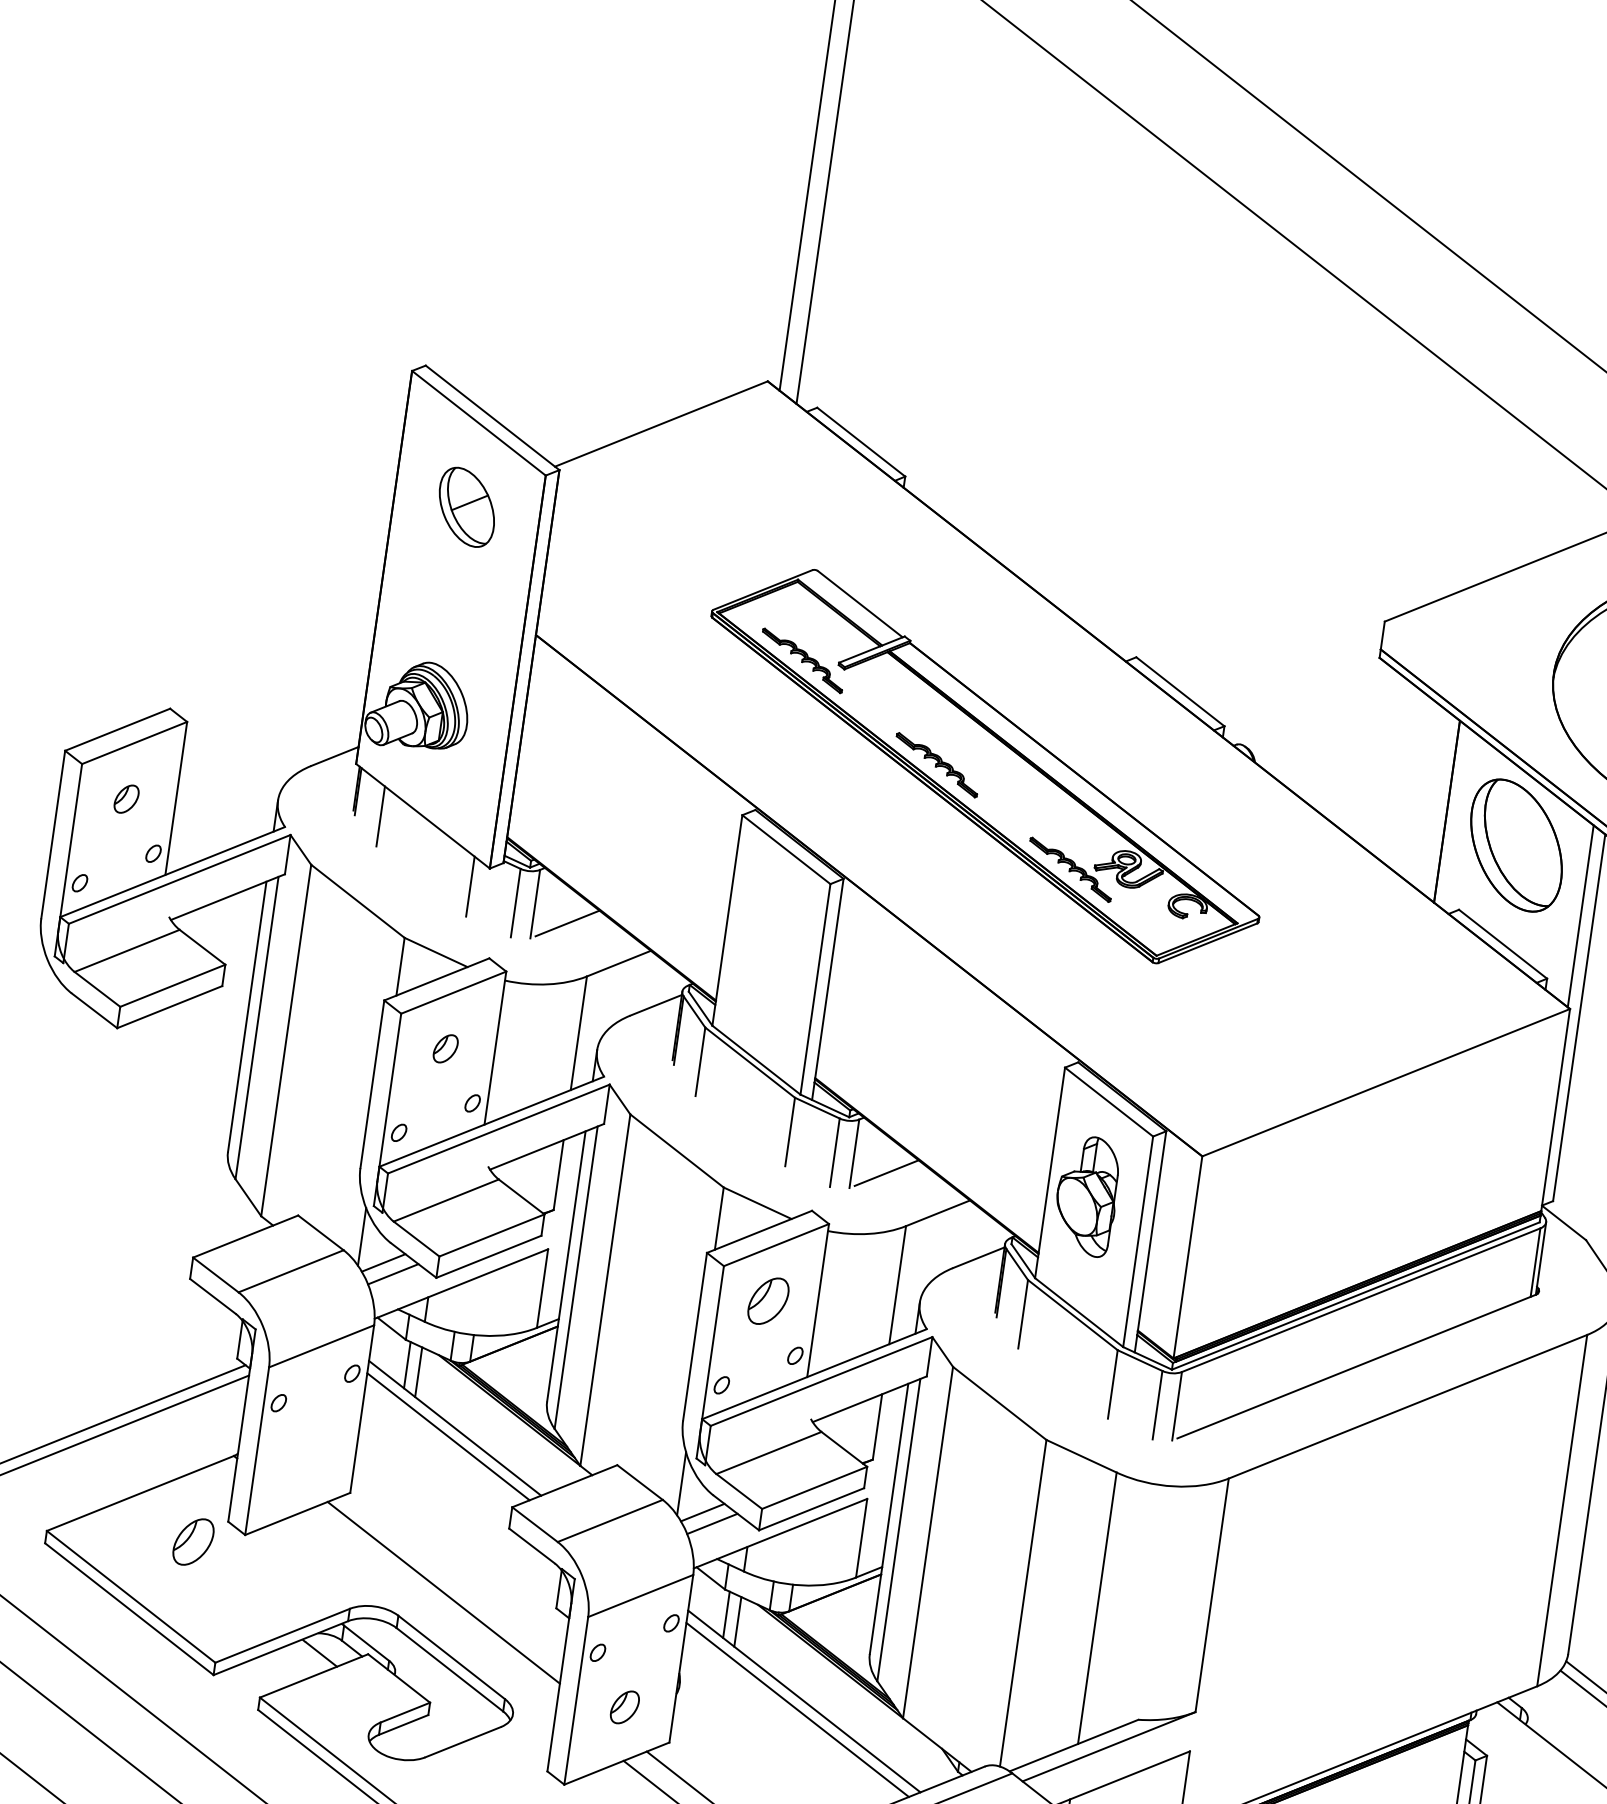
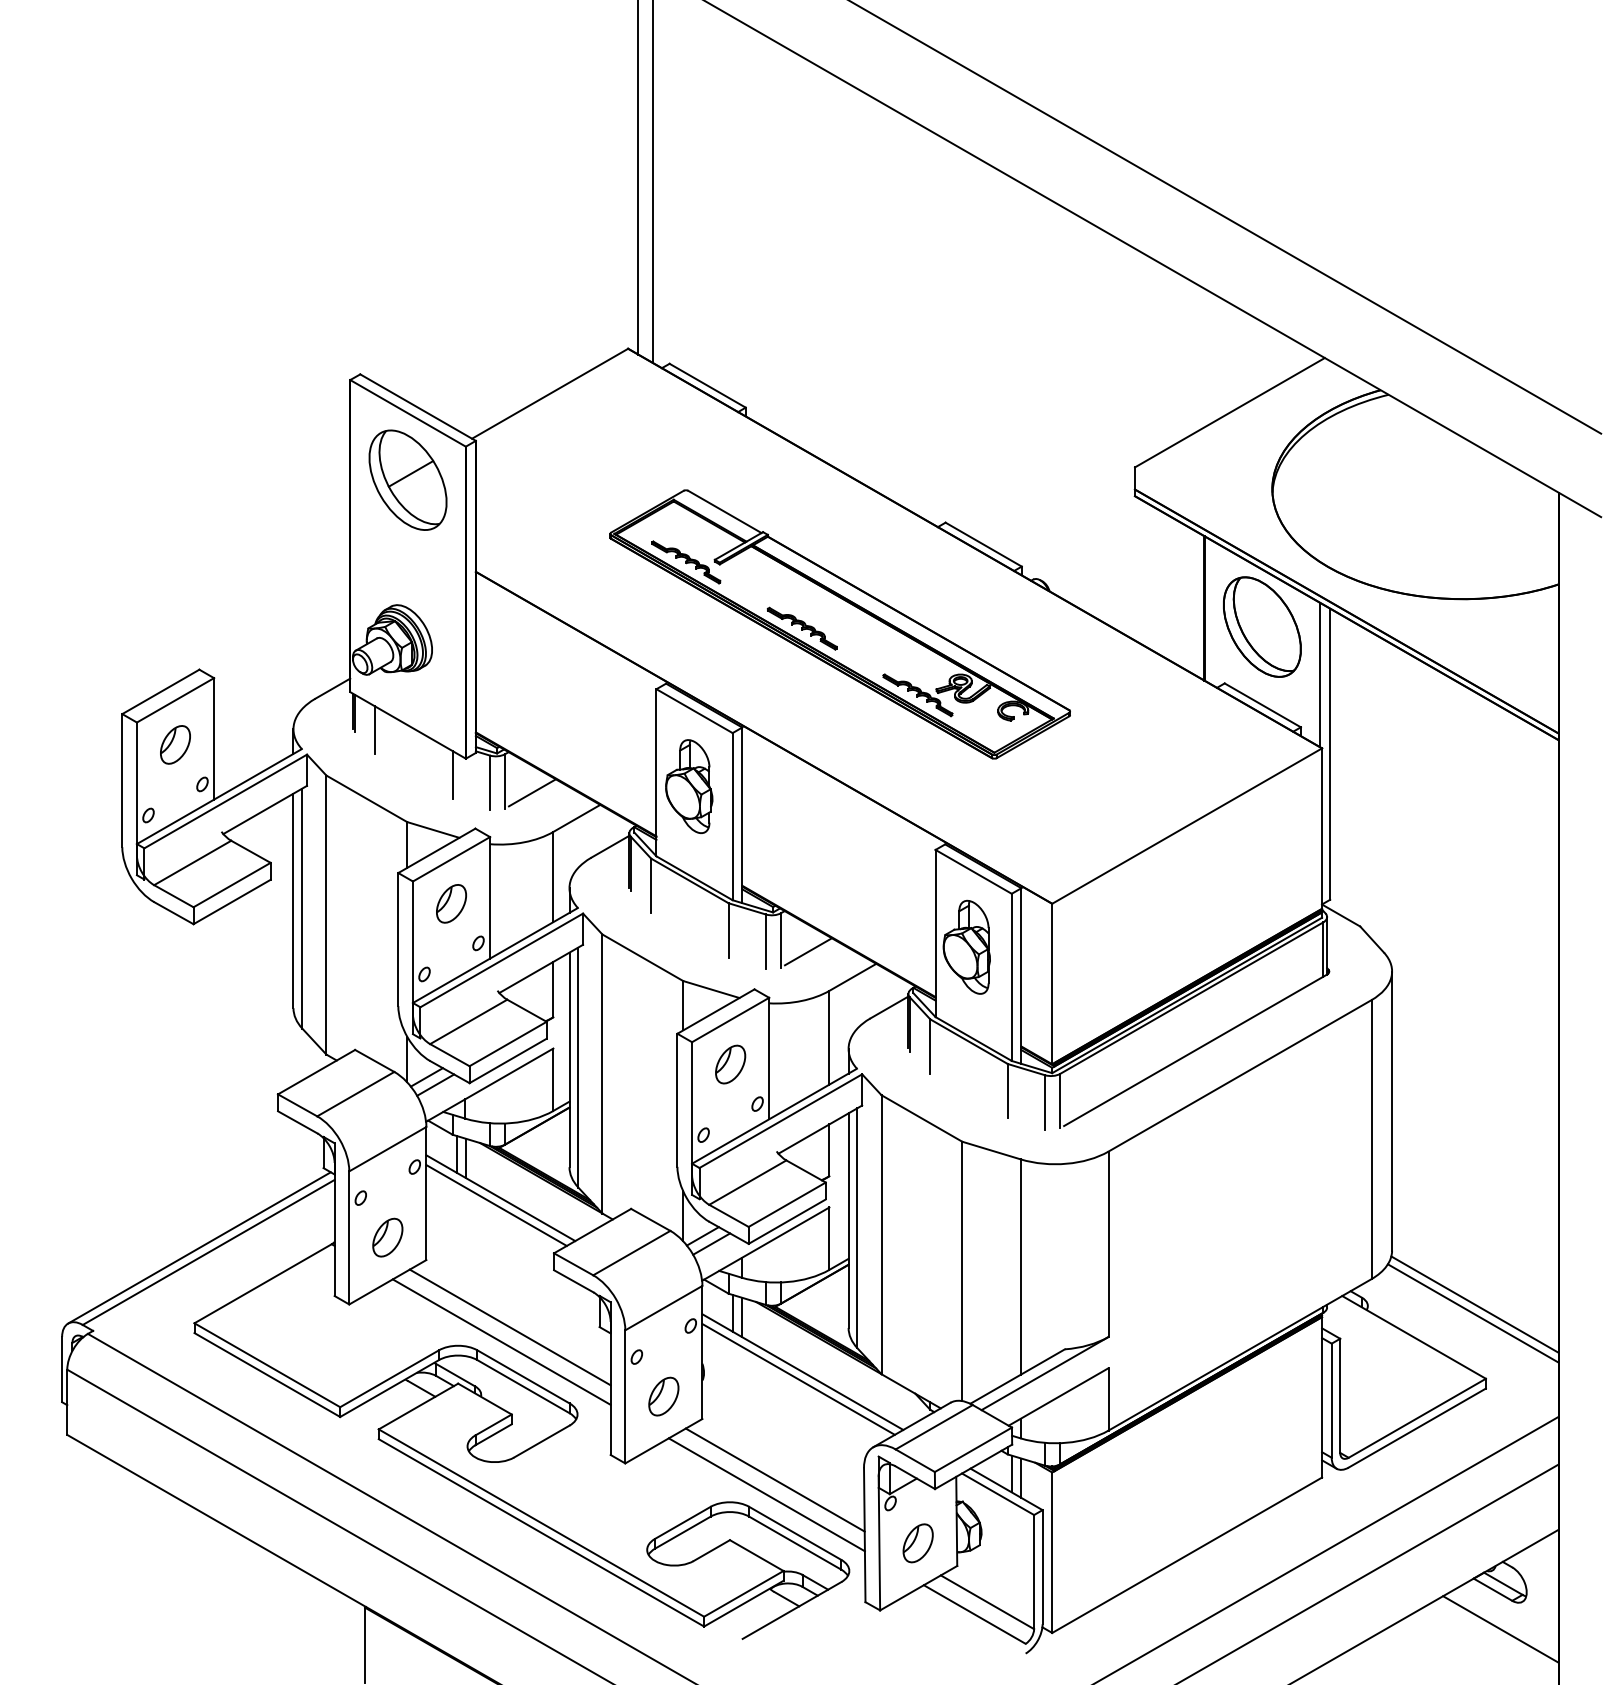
part: (466, 506) -> (407, 479), size x1.67
part: (126, 798) -> (175, 744), size x1.67
part: (766, 943) -> (689, 786), added
part: (445, 1048) -> (451, 903), size x1.67
part: (193, 1541) -> (387, 1237), moved
line: (430, 1608) -> (501, 1341), added
part: (624, 1707) -> (663, 1396), size x1.43

